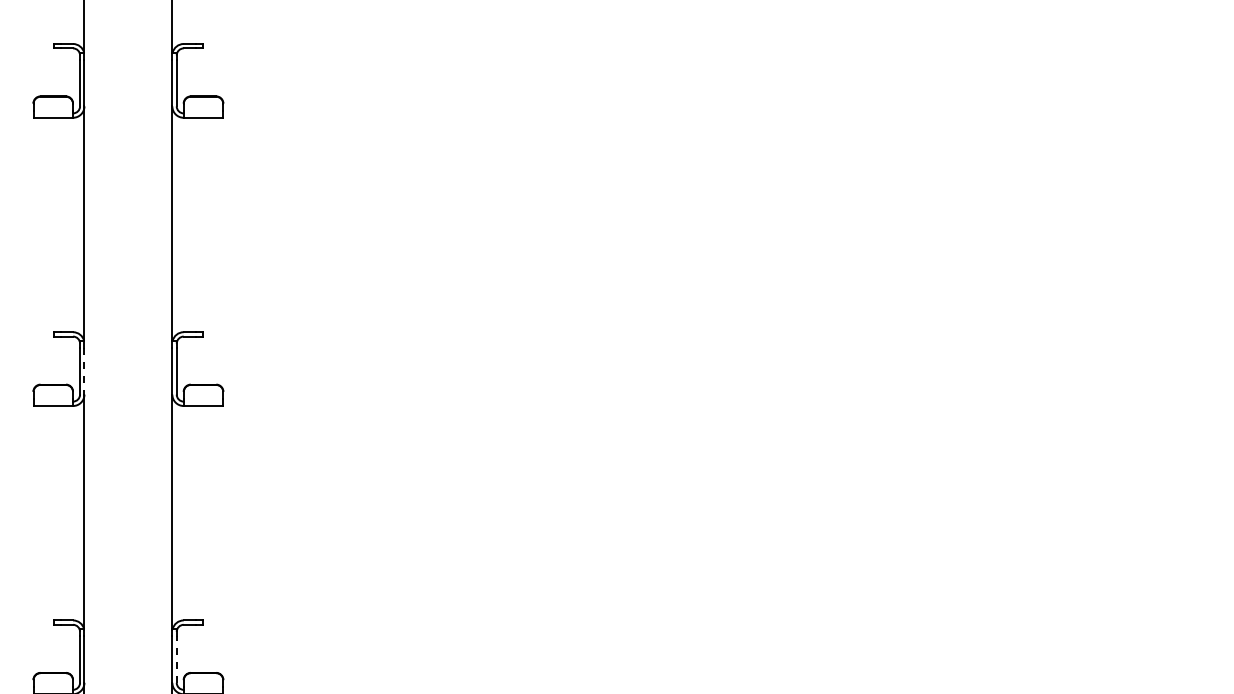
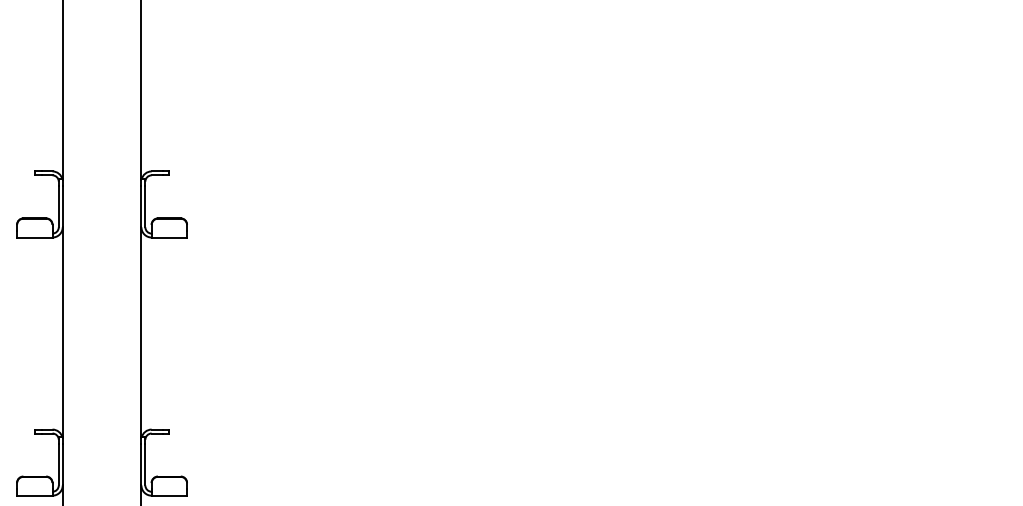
line: (84, 371) -> (62, 206), dashed -> solid
line: (176, 659) -> (145, 464), dashed -> solid

